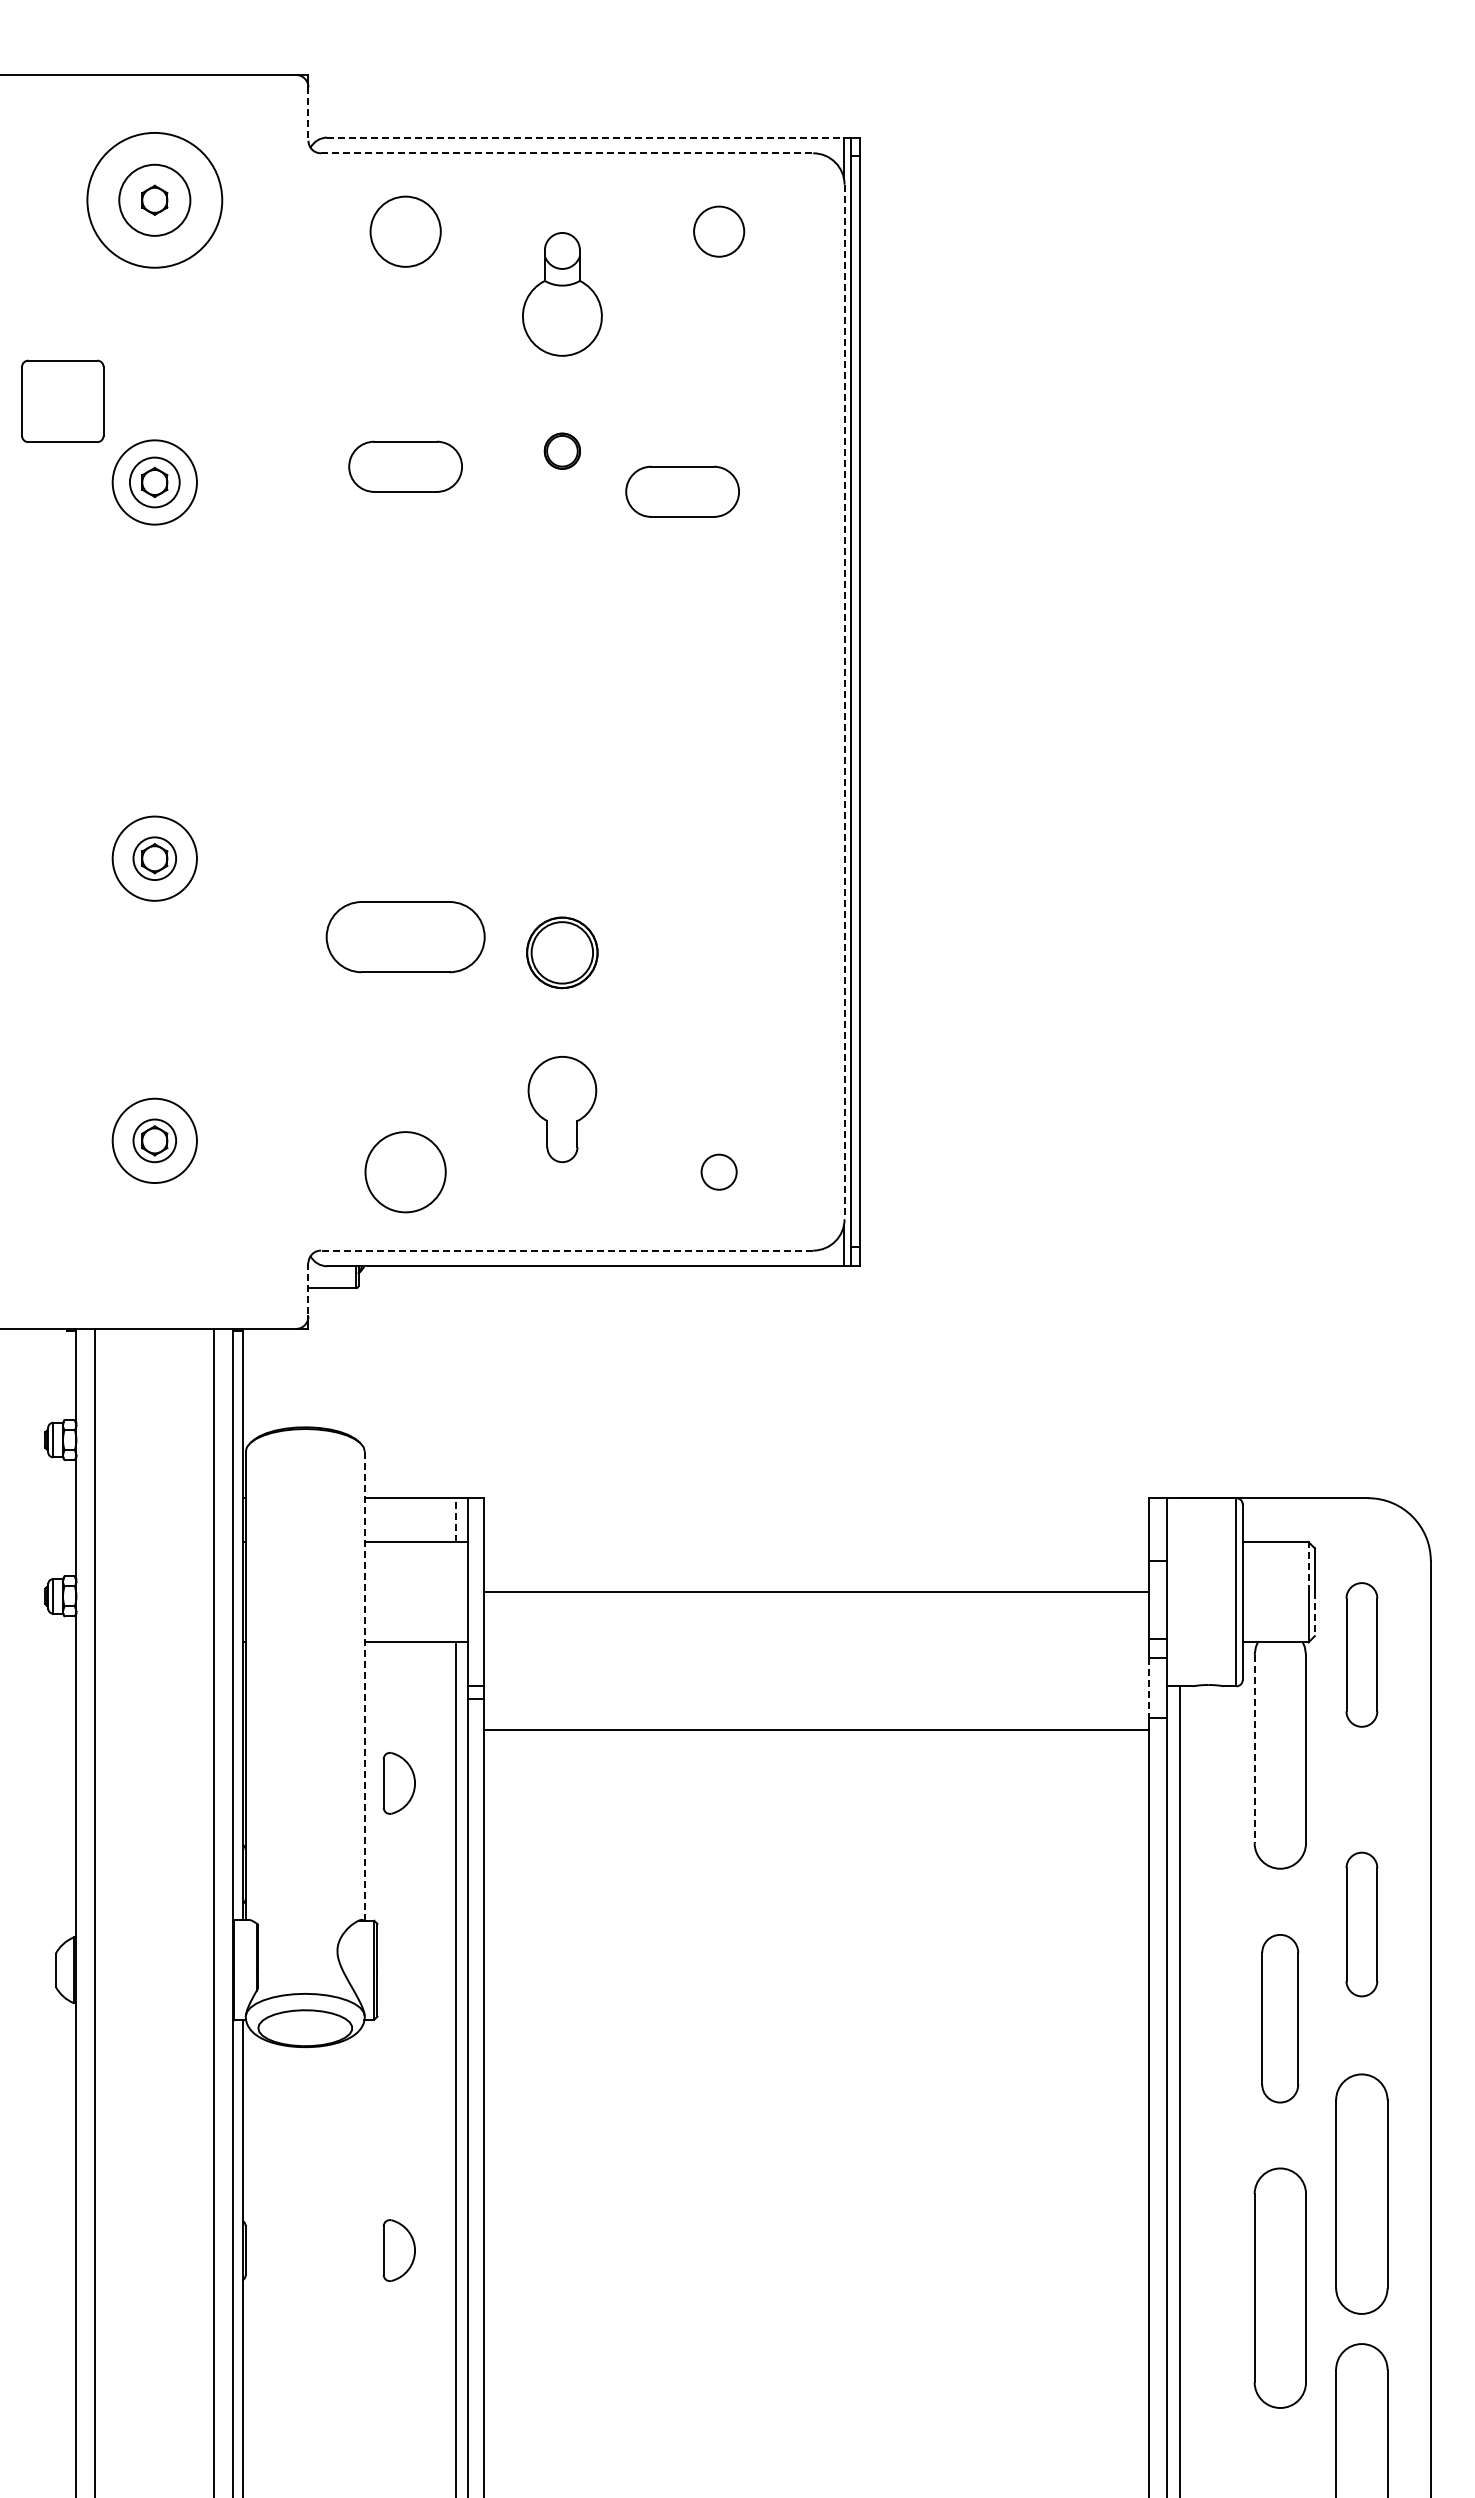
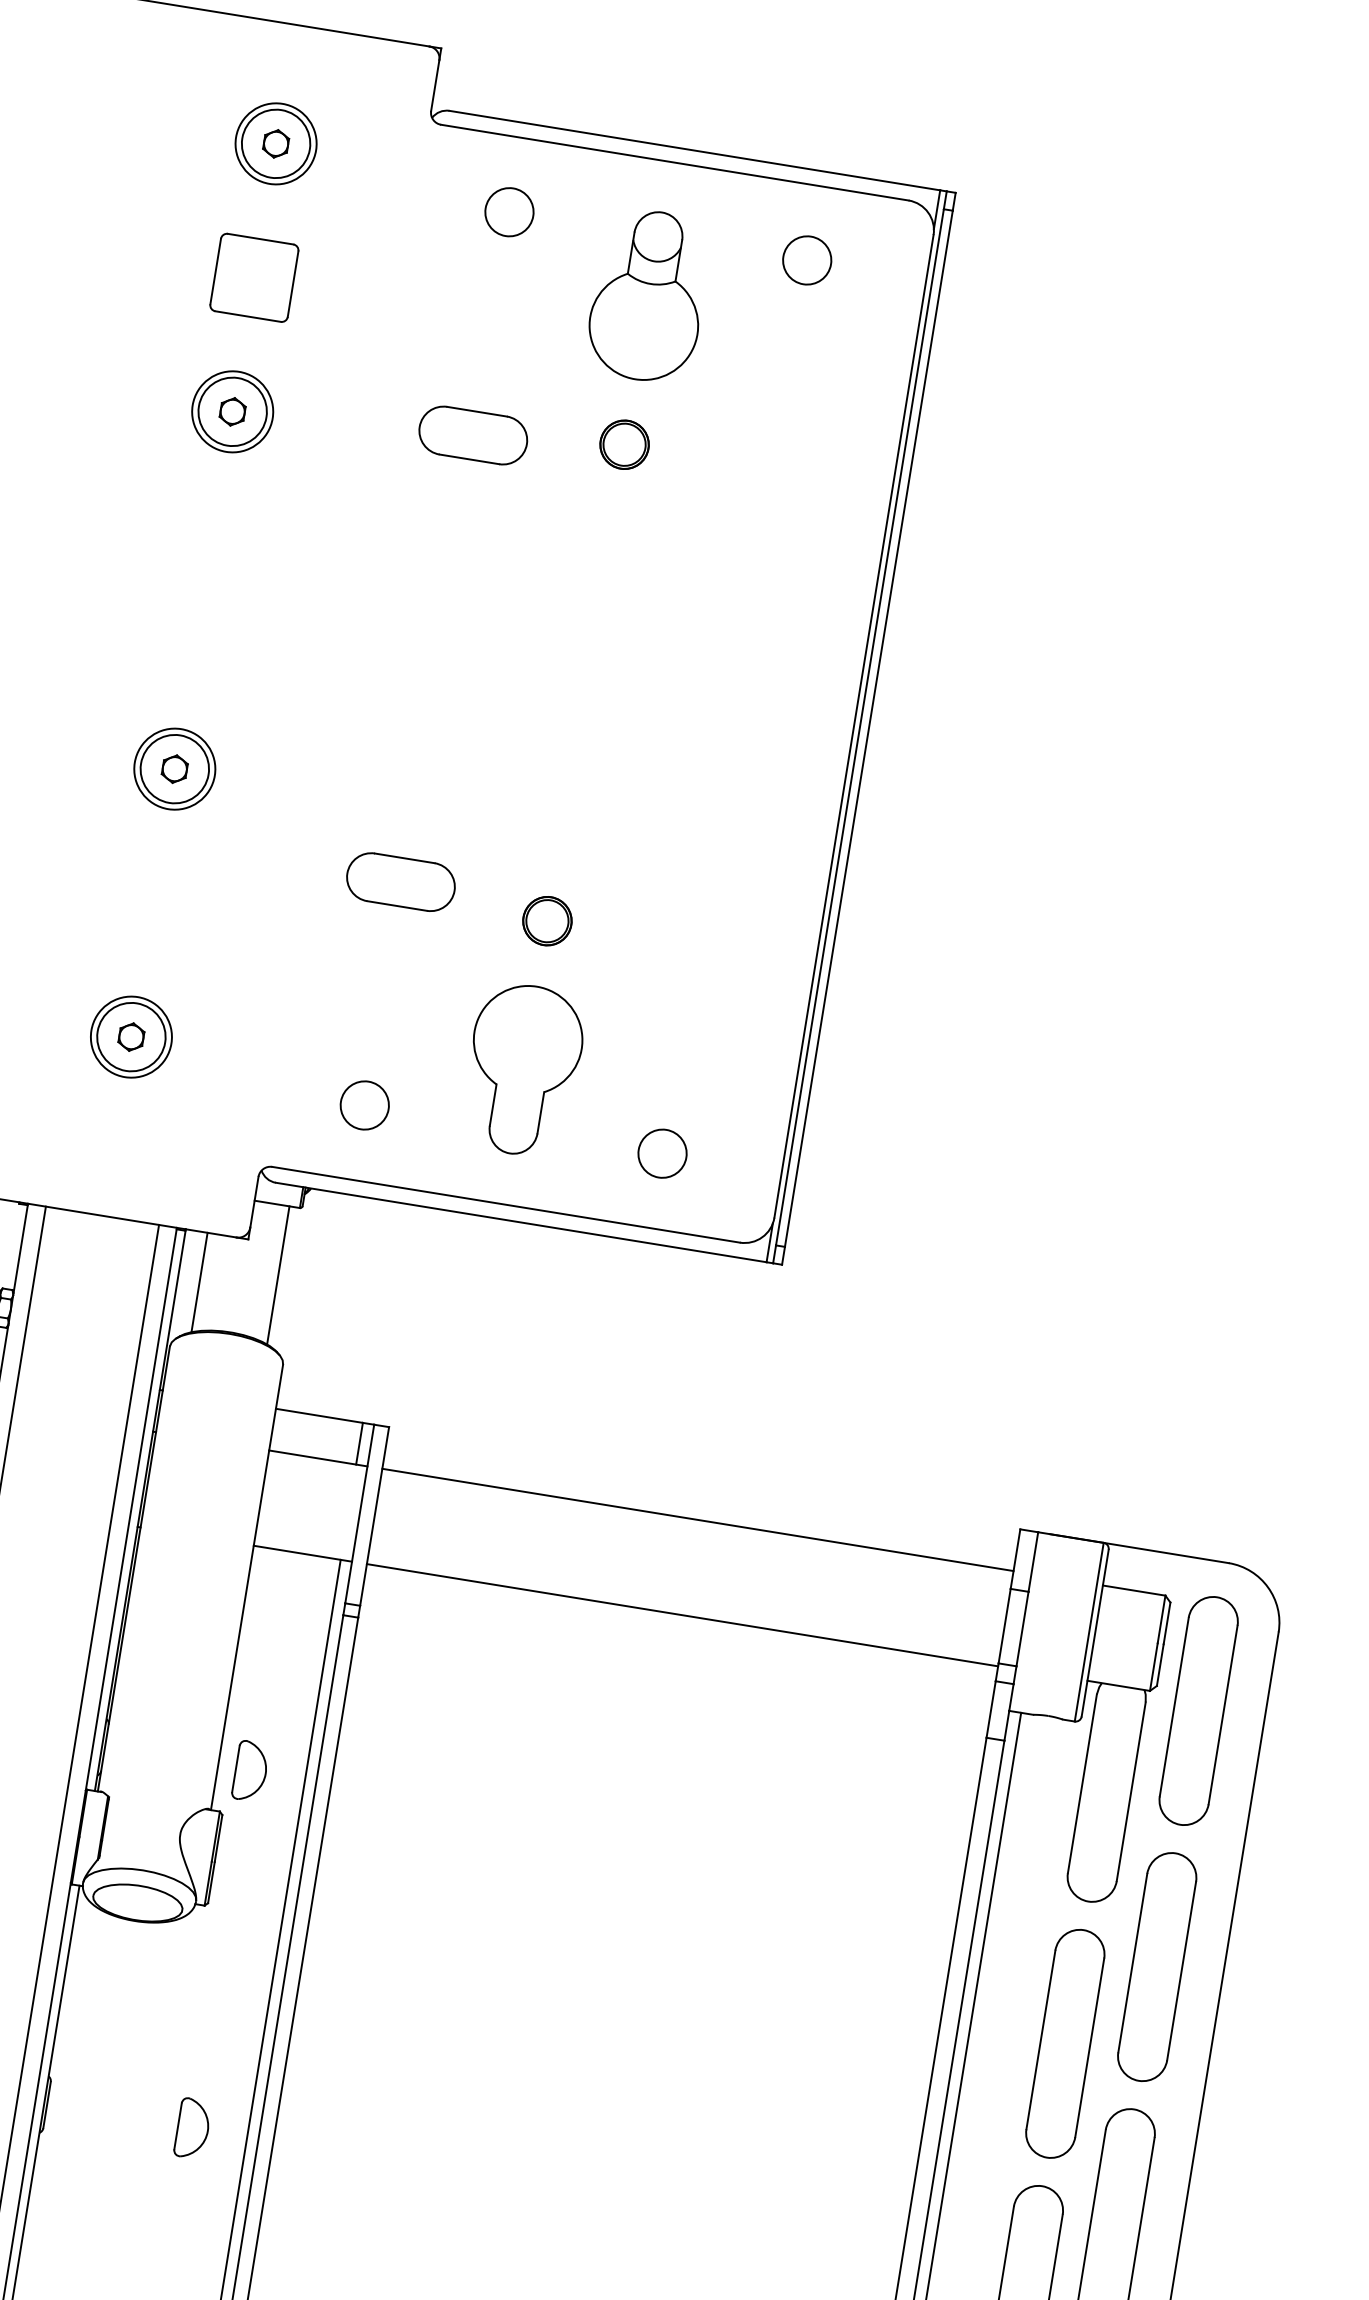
line: (308, 114) -> (435, 86), dashed -> solid
line: (586, 137) -> (695, 150), dashed -> solid
line: (567, 153) -> (675, 162), dashed -> solid
circle: (154, 200) -> (275, 143), size x0.62
circle: (405, 231) -> (509, 212), size x0.71
part: (562, 294) -> (648, 296), size x1.43
part: (62, 400) -> (254, 276), moved
part: (562, 451) -> (624, 445), size x1.43
circle: (154, 482) -> (232, 411), size x1.43
part: (682, 491) -> (732, 501), removed
line: (844, 702) -> (853, 726), dashed -> solid
circle: (154, 858) -> (174, 768), size x1.67
part: (405, 936) -> (400, 881), size x0.71
part: (562, 952) -> (547, 920), size x0.71
part: (562, 1109) -> (523, 1070), size x1.67
circle: (154, 1140) -> (131, 1036), size x1.67
circle: (405, 1172) -> (364, 1105), size x0.62
circle: (719, 1172) -> (662, 1154), size x1.43
line: (566, 1250) -> (505, 1204), dashed -> solid
line: (308, 1289) -> (254, 1201), dashed -> solid
line: (345, 1360) -> (278, 1275), added
line: (265, 1380) -> (199, 1281), added
line: (456, 1520) -> (359, 1444), dashed -> solid
line: (1308, 1566) -> (1161, 1618), dashed -> solid
line: (816, 1592) -> (698, 1520), moved
line: (1314, 1614) -> (1159, 1665), dashed -> solid
part: (1361, 1654) -> (1198, 1710), size x1.67
line: (364, 1685) -> (246, 1586), dashed -> solid
line: (1148, 1687) -> (991, 1709), dashed -> solid
line: (816, 1730) -> (682, 1615), moved
line: (1254, 1749) -> (1082, 1784), dashed -> solid
part: (398, 1783) -> (249, 1771), moved
part: (1361, 1924) -> (1156, 1966), size x1.67
part: (1279, 2018) -> (1064, 2043), size x1.43

